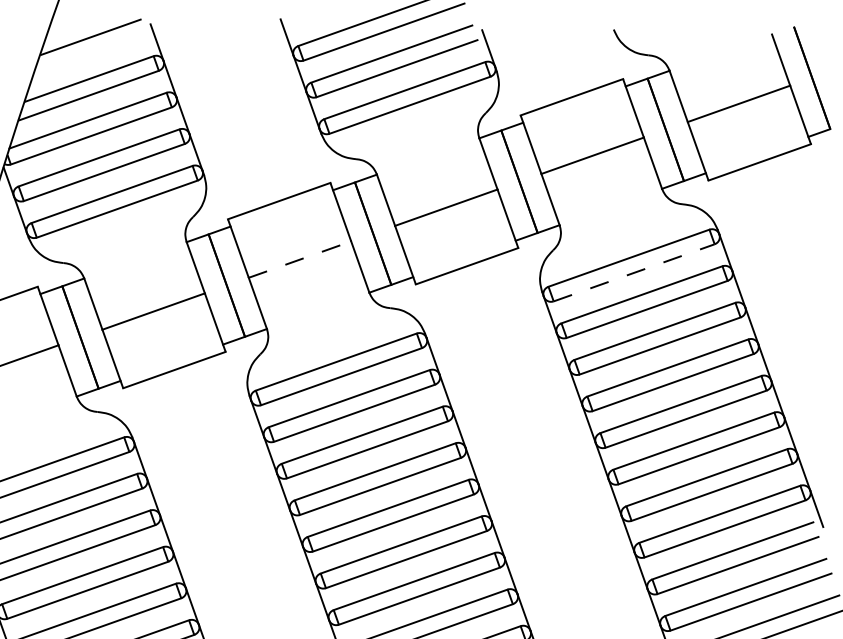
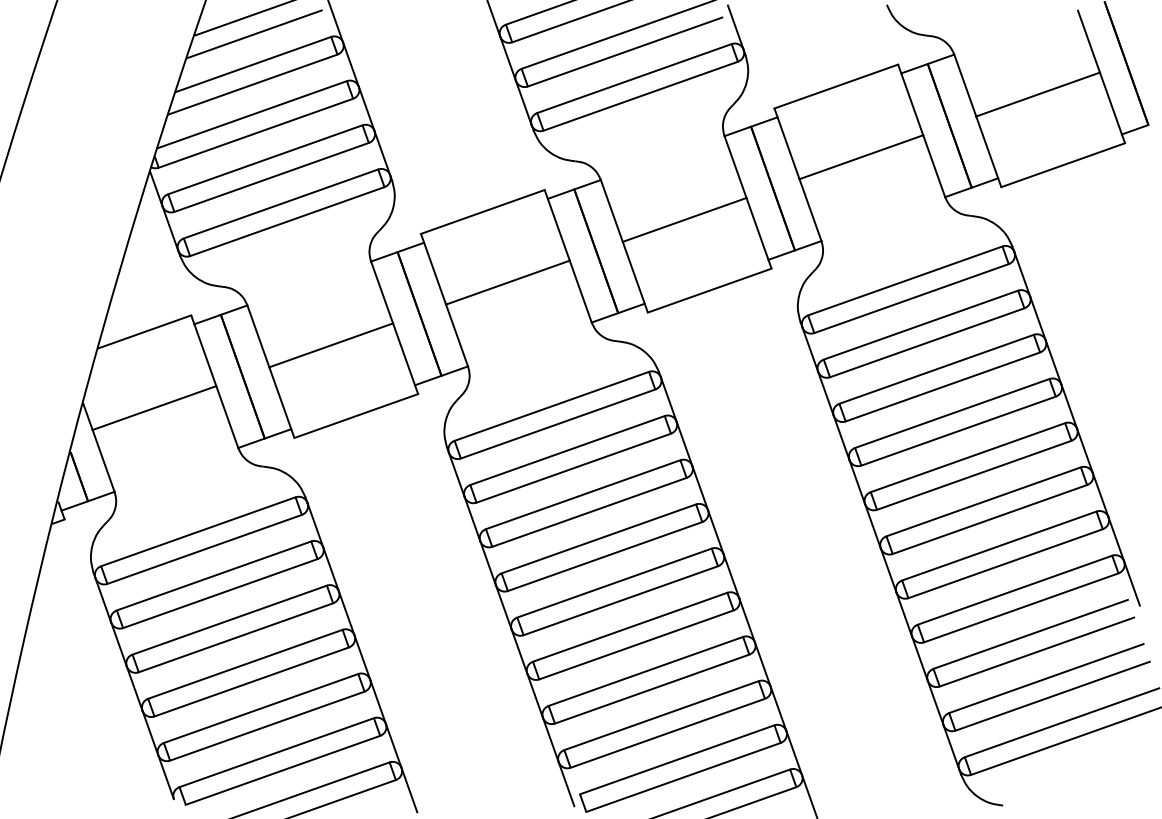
line: (90, 54) -> (254, 34), added
line: (299, 259) -> (507, 282), dashed -> solid
line: (634, 272) -> (912, 298), dashed -> solid

